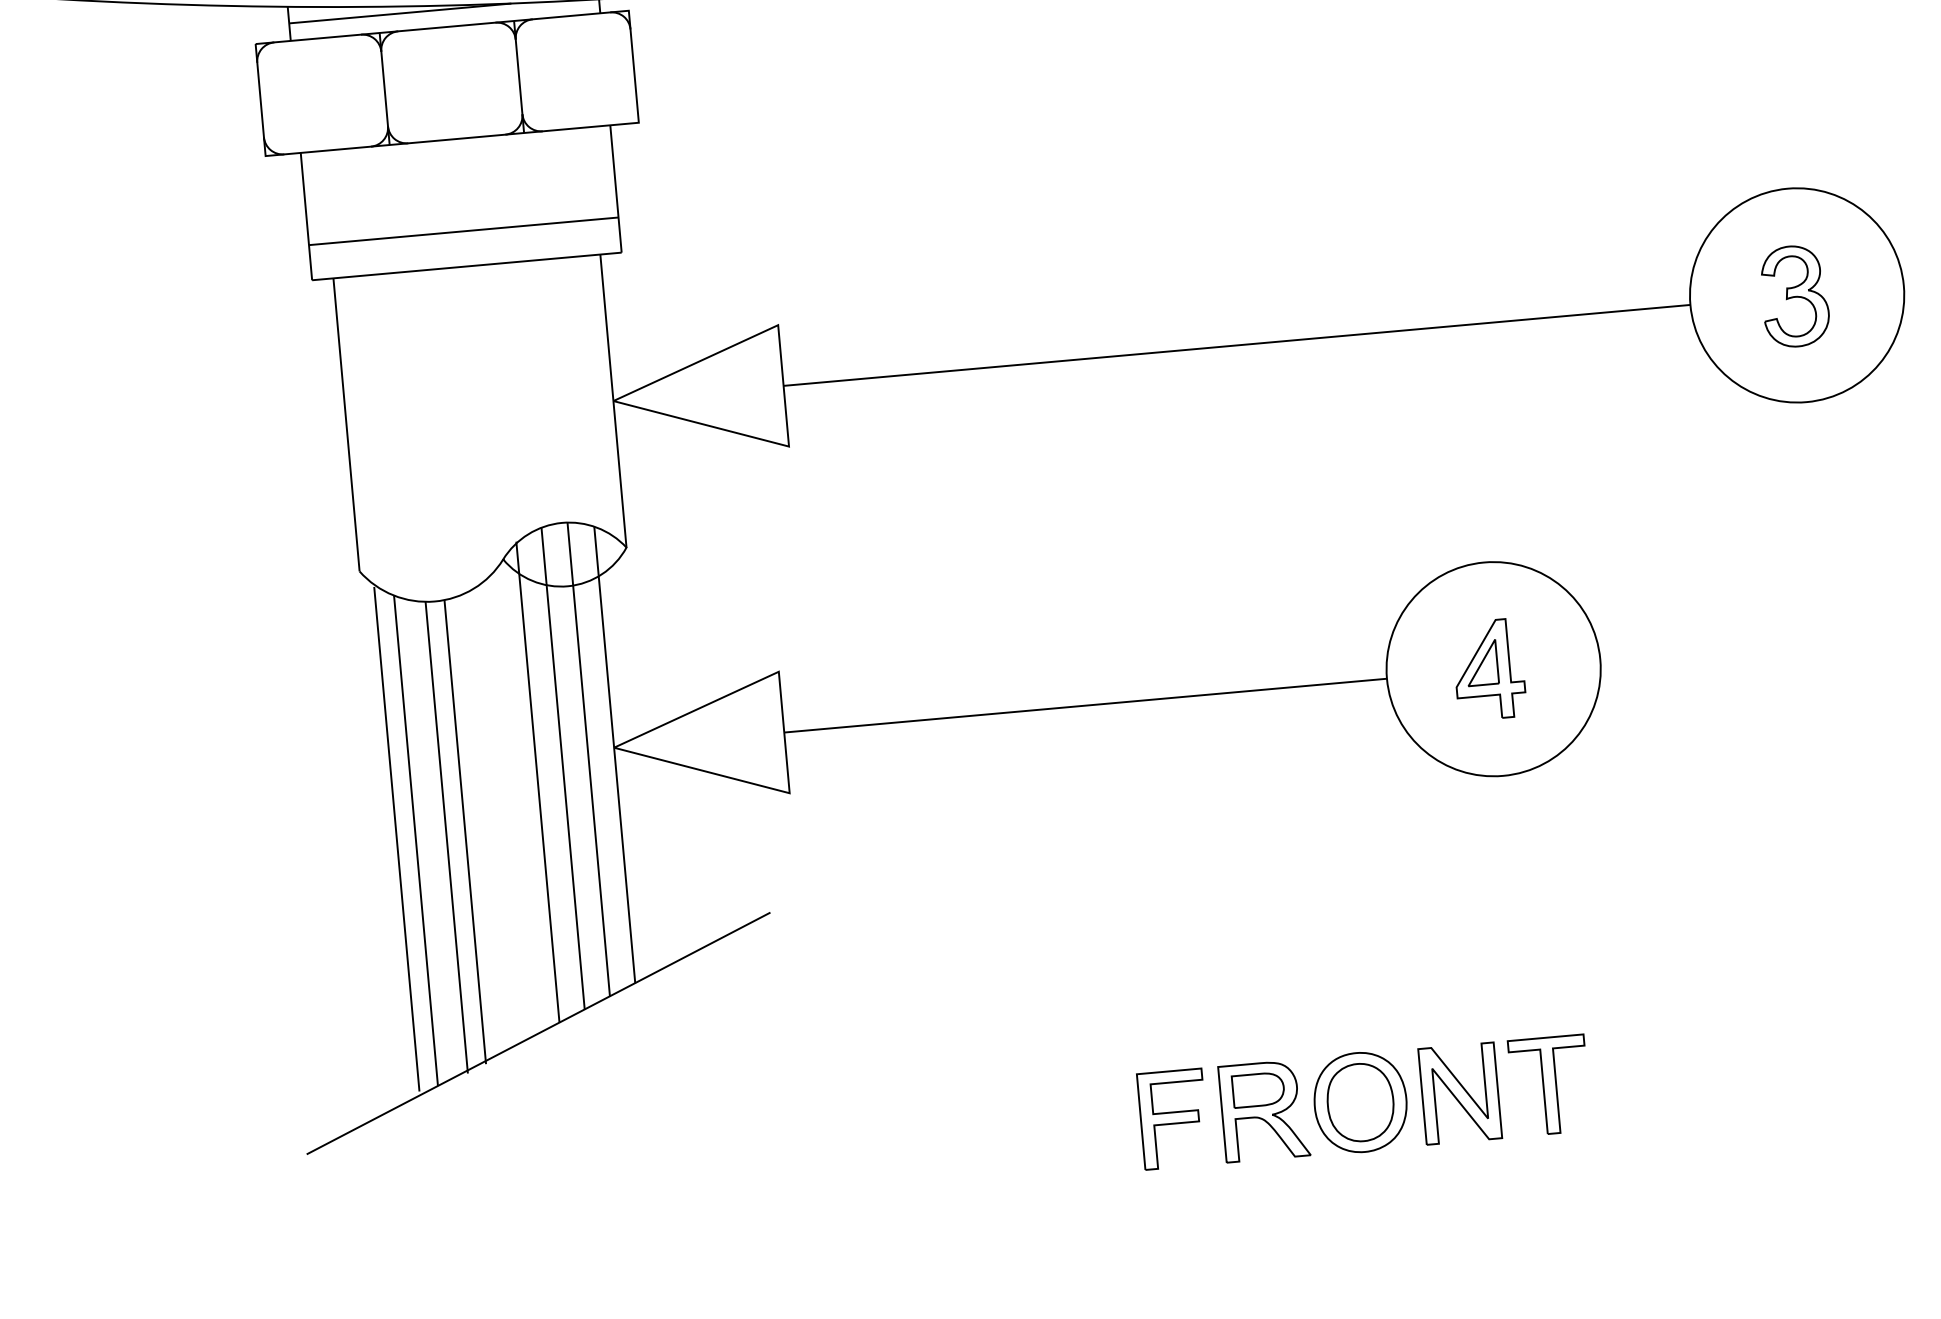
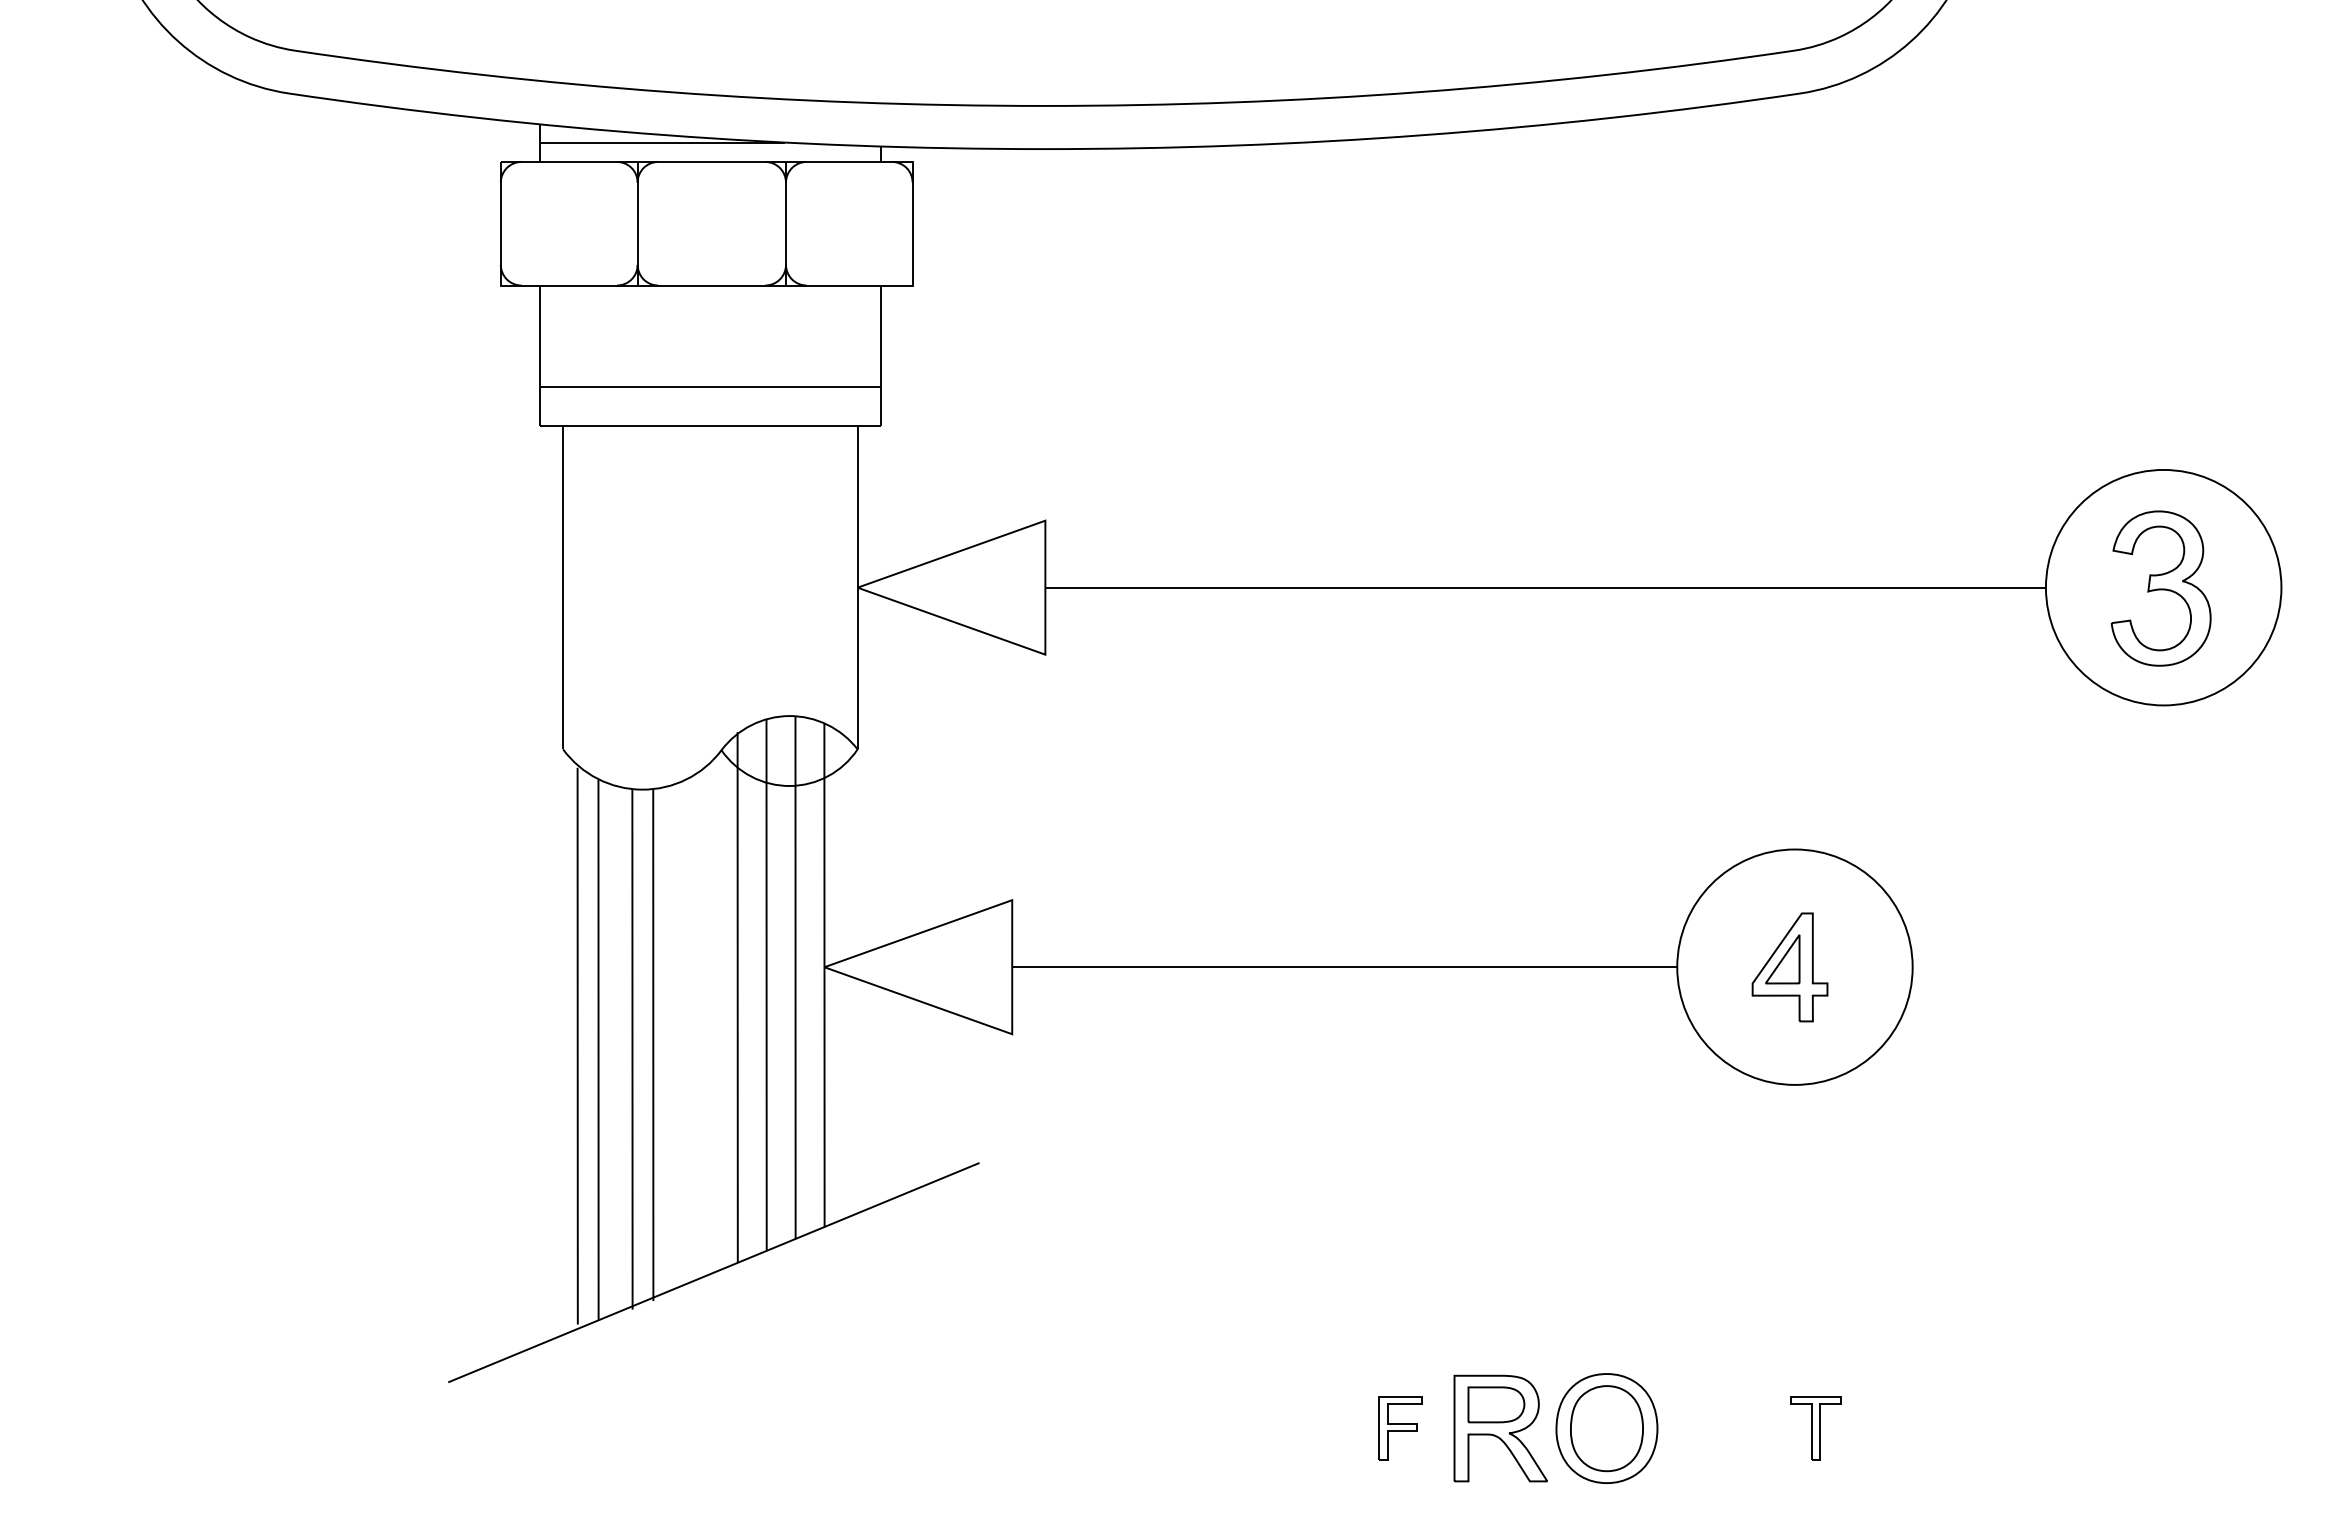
part: (1795, 296) -> (2161, 588), size x1.4
part: (1549, 1085) -> (1815, 1428), size x0.6
part: (1459, 1093) -> (1716, 1428), removed
part: (1173, 1119) -> (1400, 1428), size x0.6

